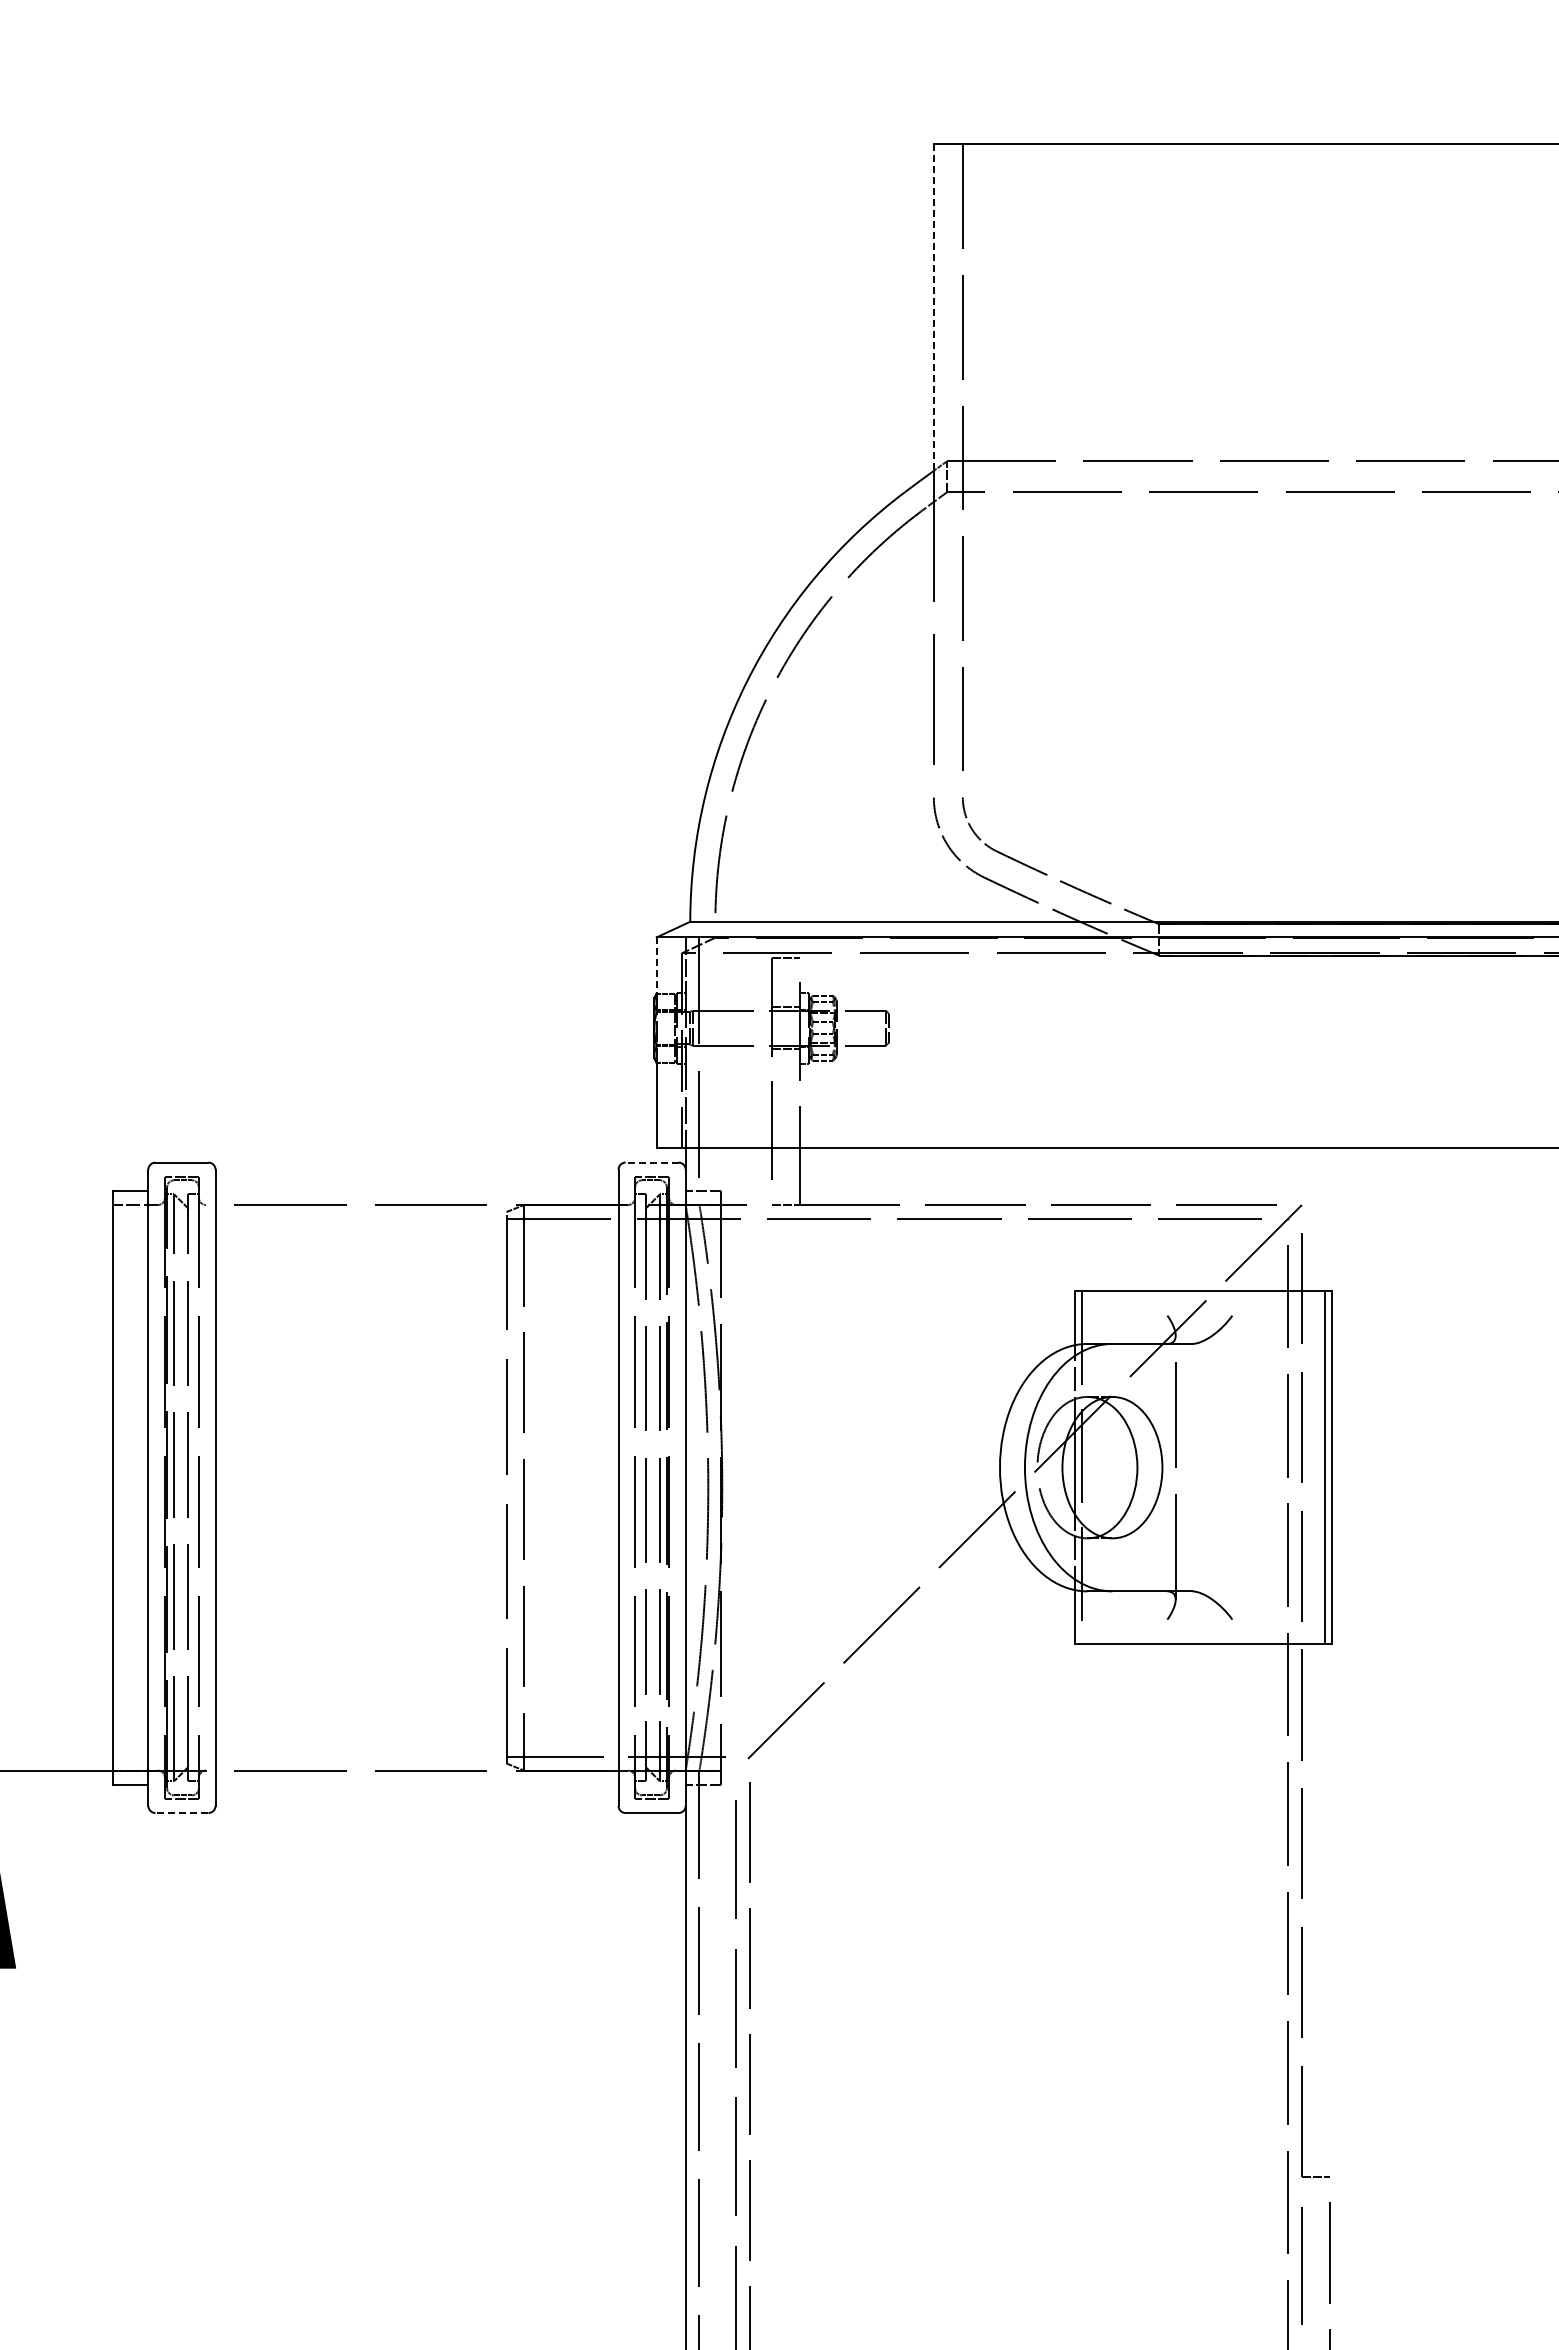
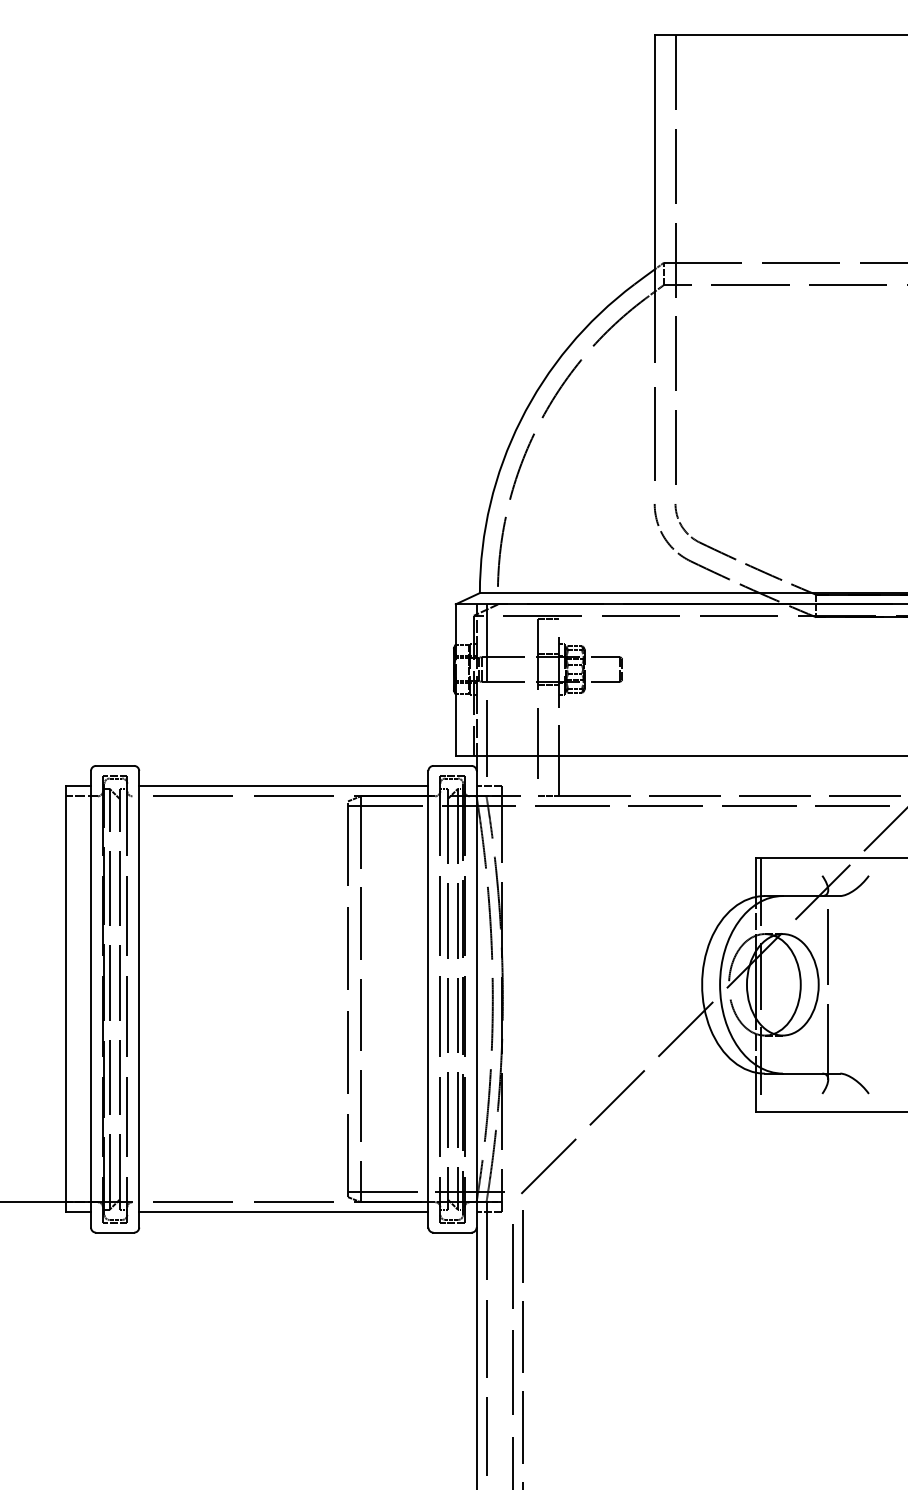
line: (933, 308) -> (654, 153), dashed -> solid
line: (656, 966) -> (455, 625), dashed -> solid
line: (652, 1162) -> (452, 765), dashed -> solid
line: (416, 1190) -> (283, 785), added
line: (416, 1784) -> (283, 1212), added
line: (181, 1813) -> (114, 1233), dashed -> solid

